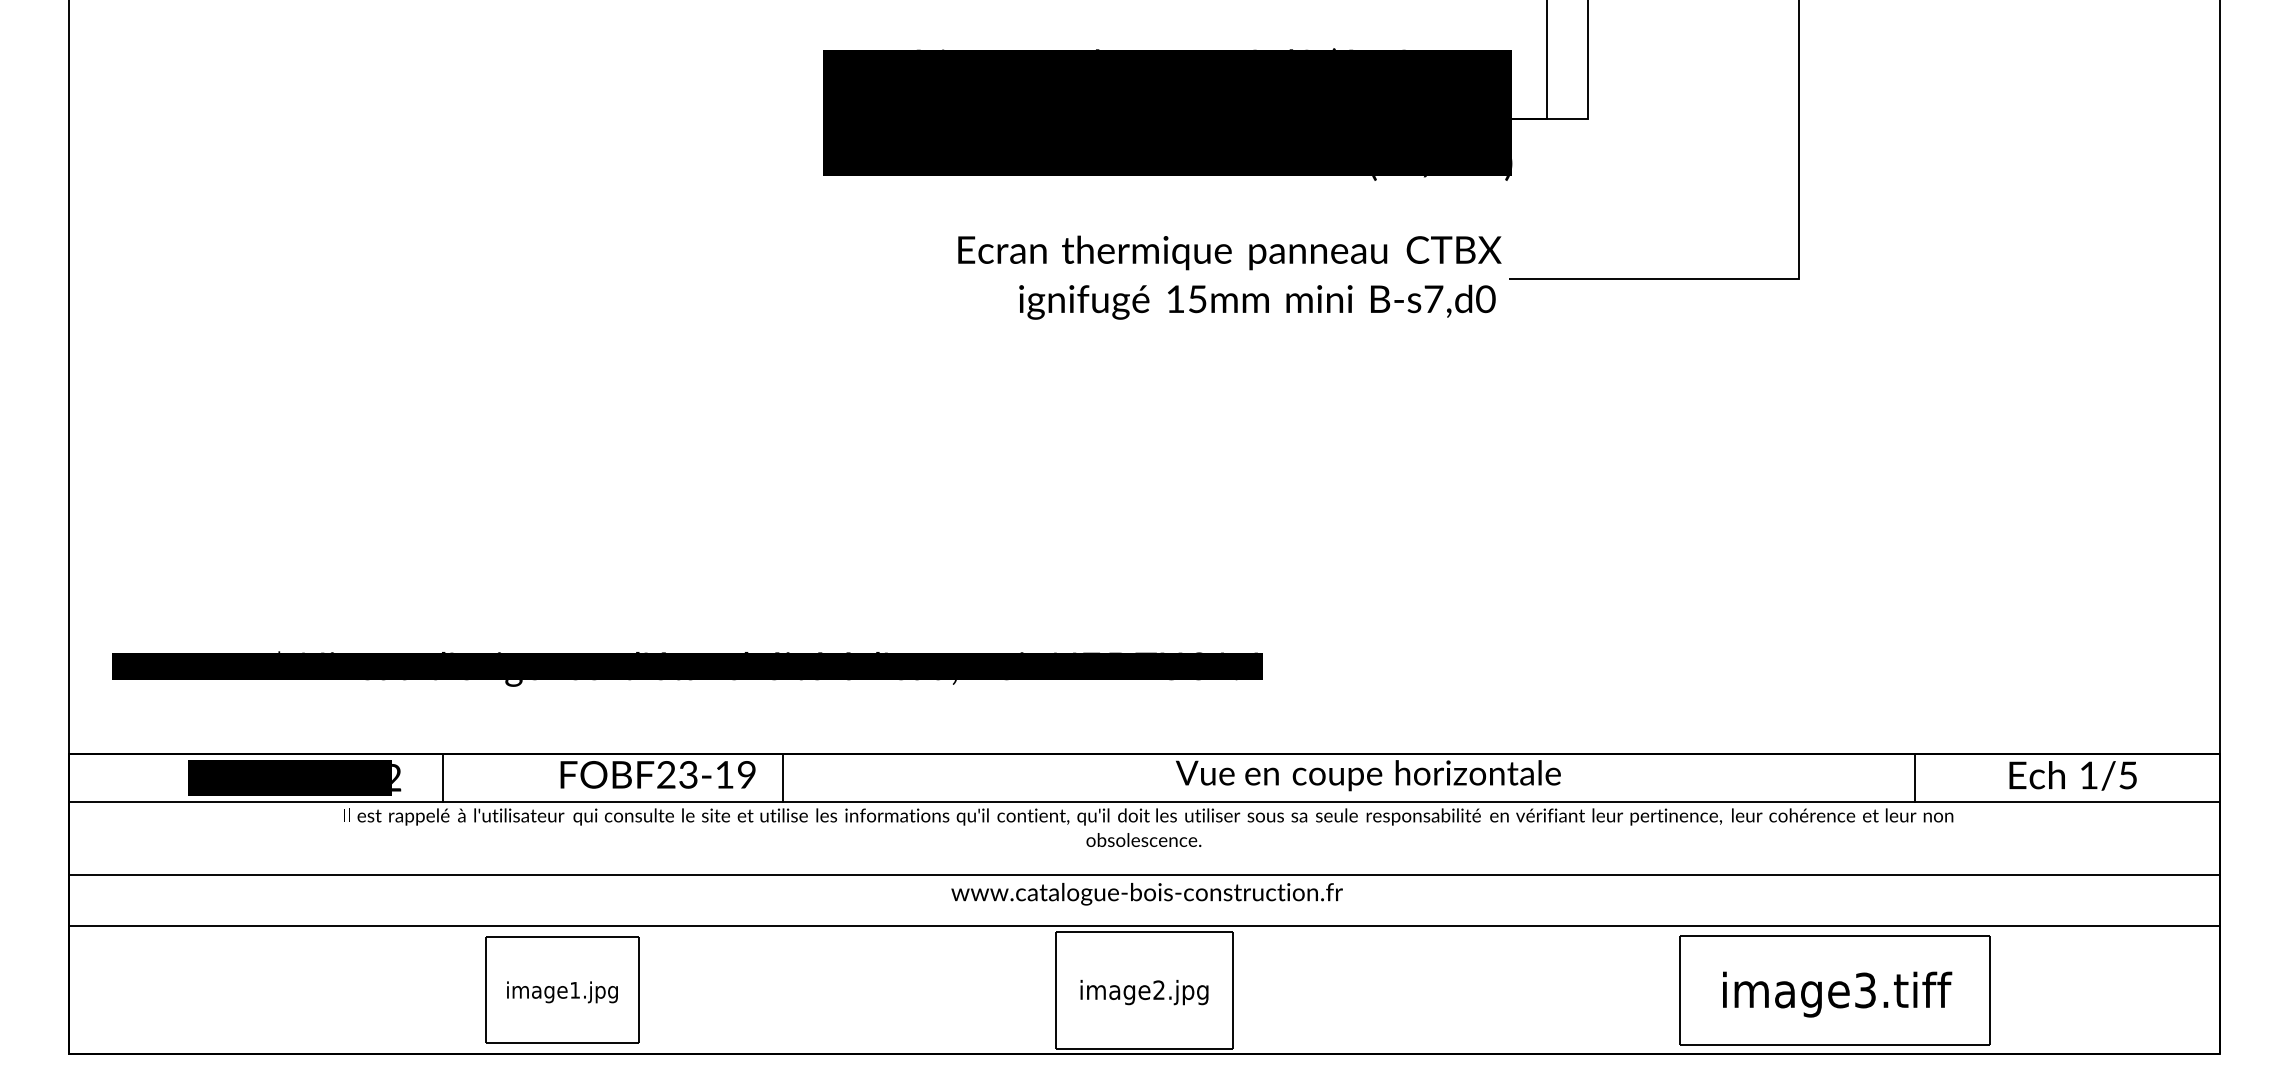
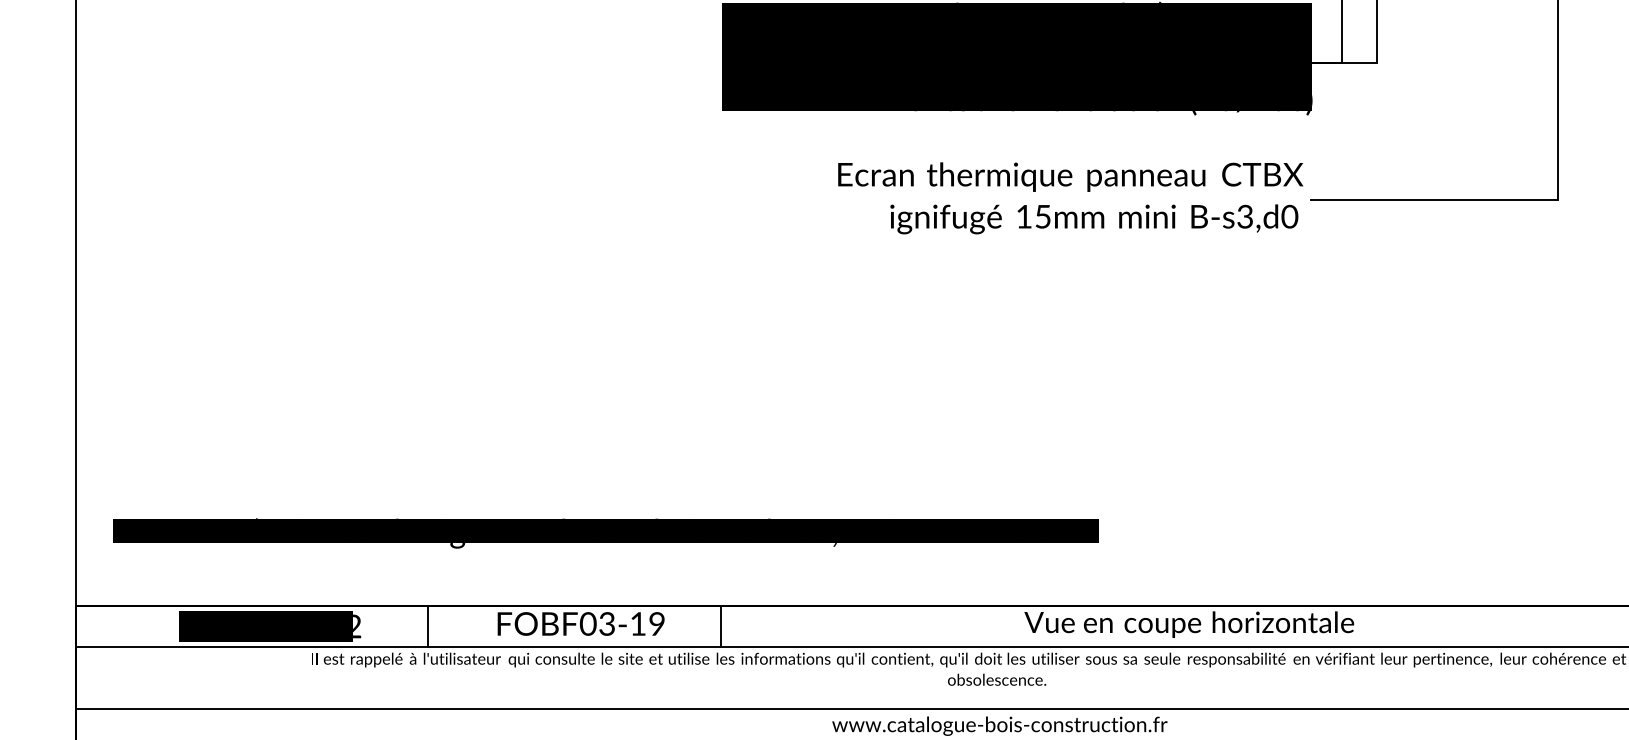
text: (1433, 299) -> (1245, 216), B-s7,d0 -> B-s3,d0
text: (666, 774) -> (588, 623), \c16711848;FOBF23-19 -> \c16711848;FOBF03-19
line: (442, 778) -> (428, 627), moved
line: (782, 778) -> (720, 627), moved

